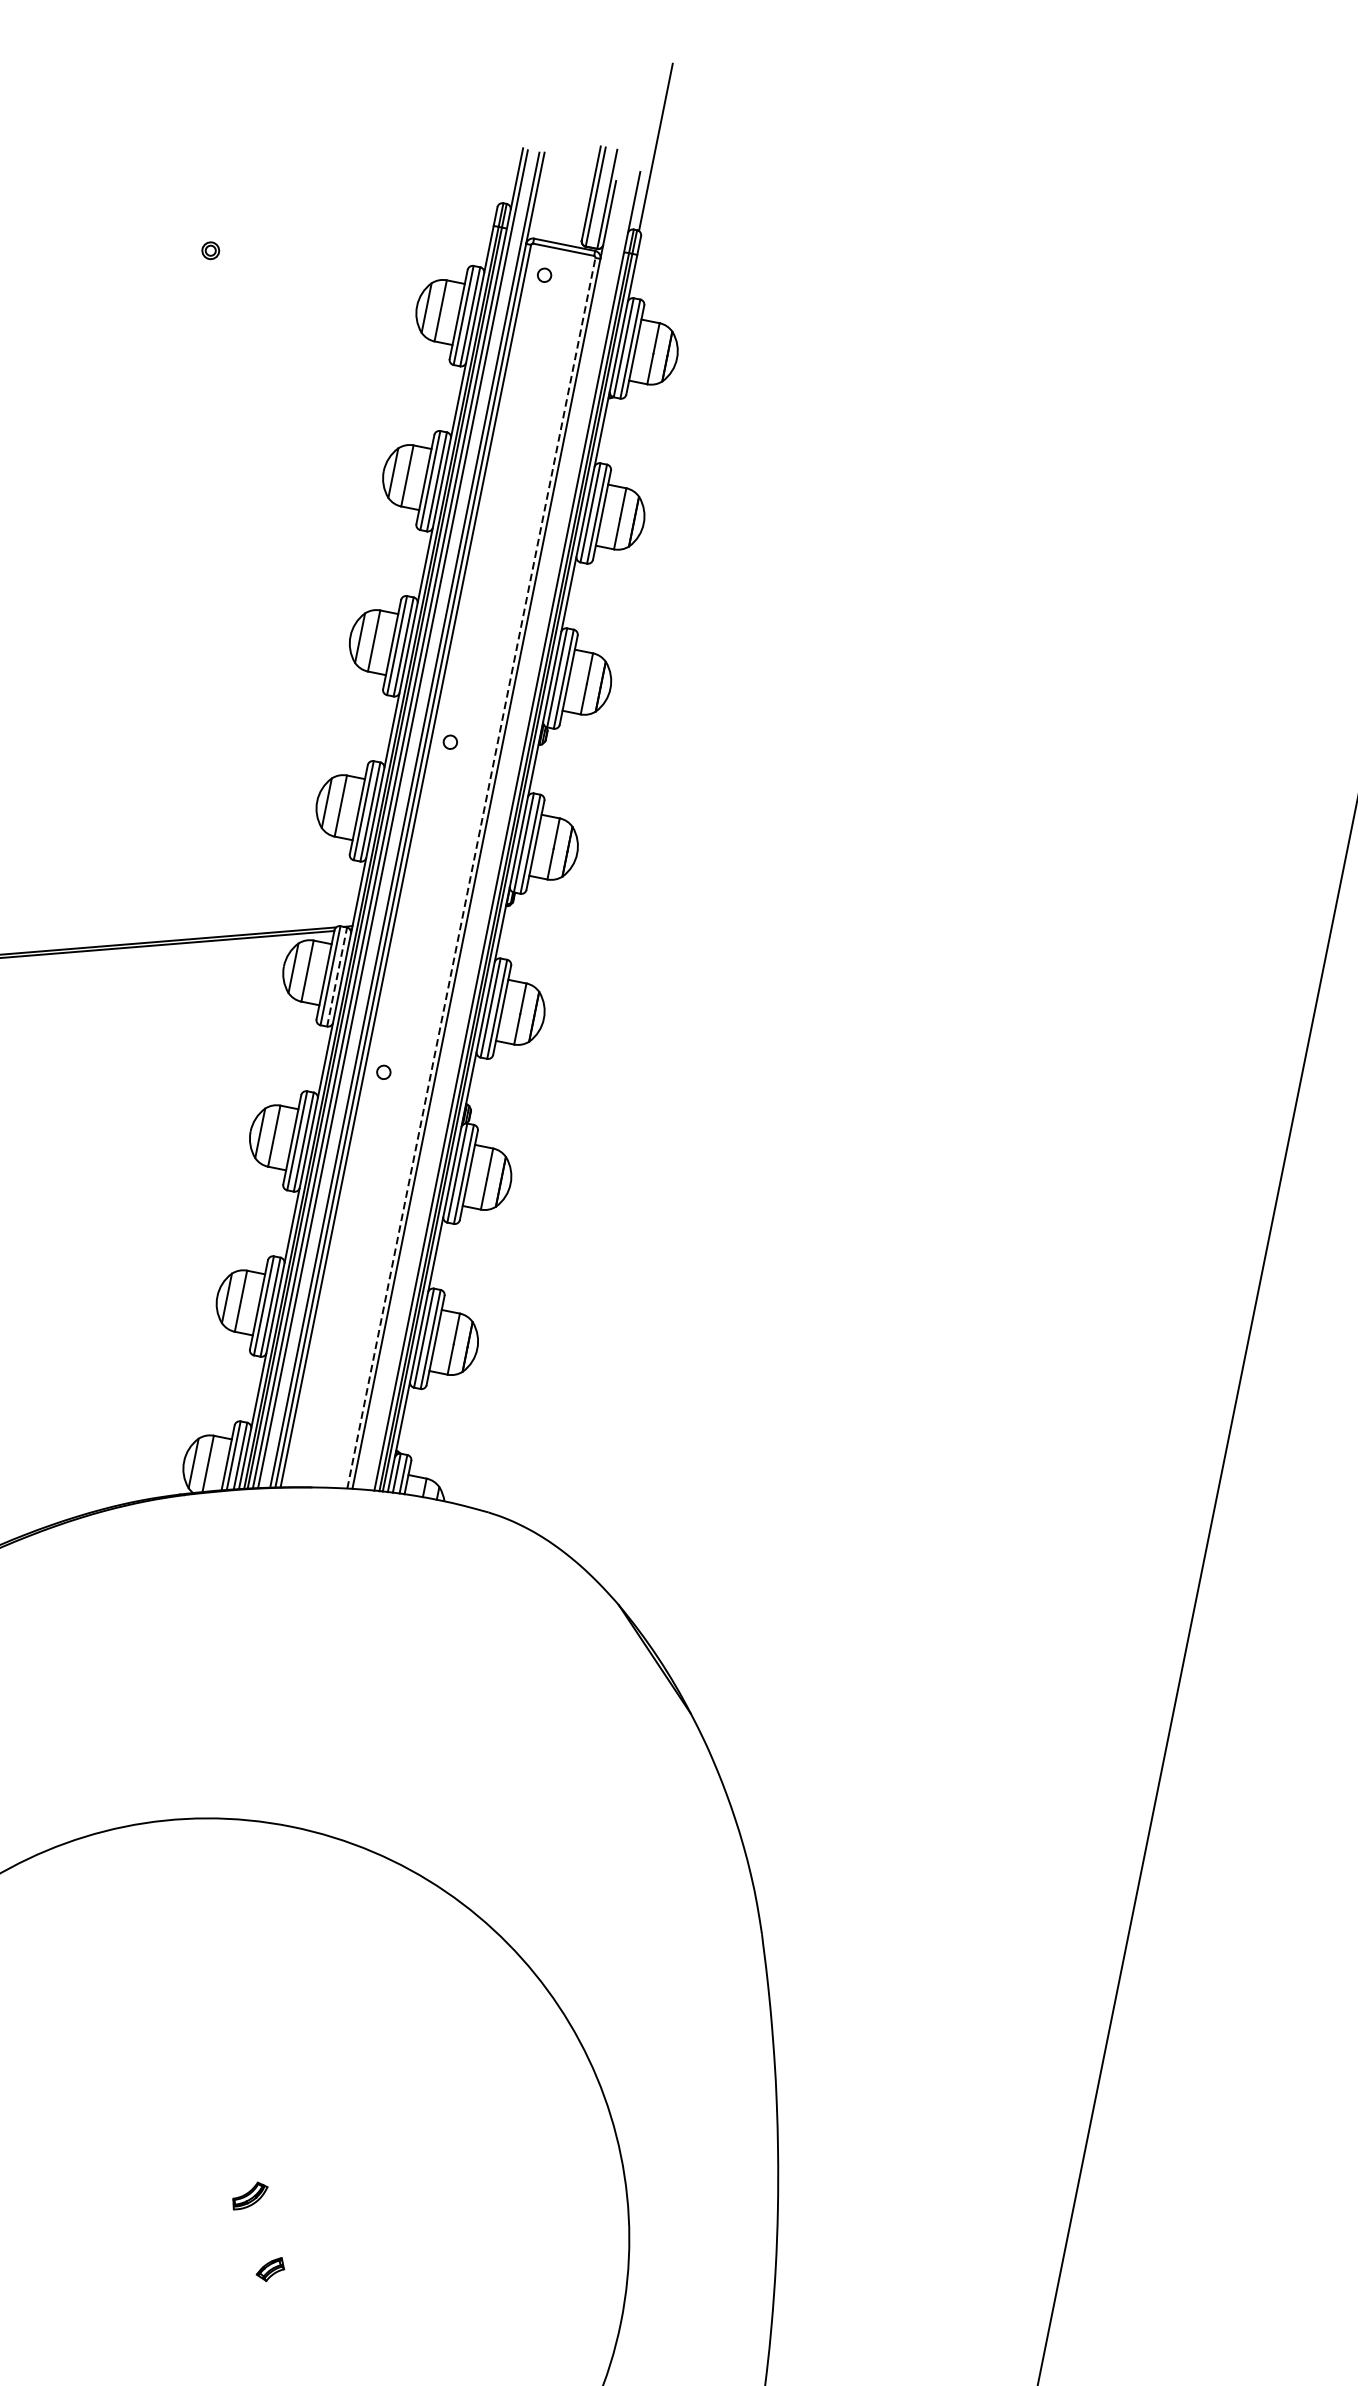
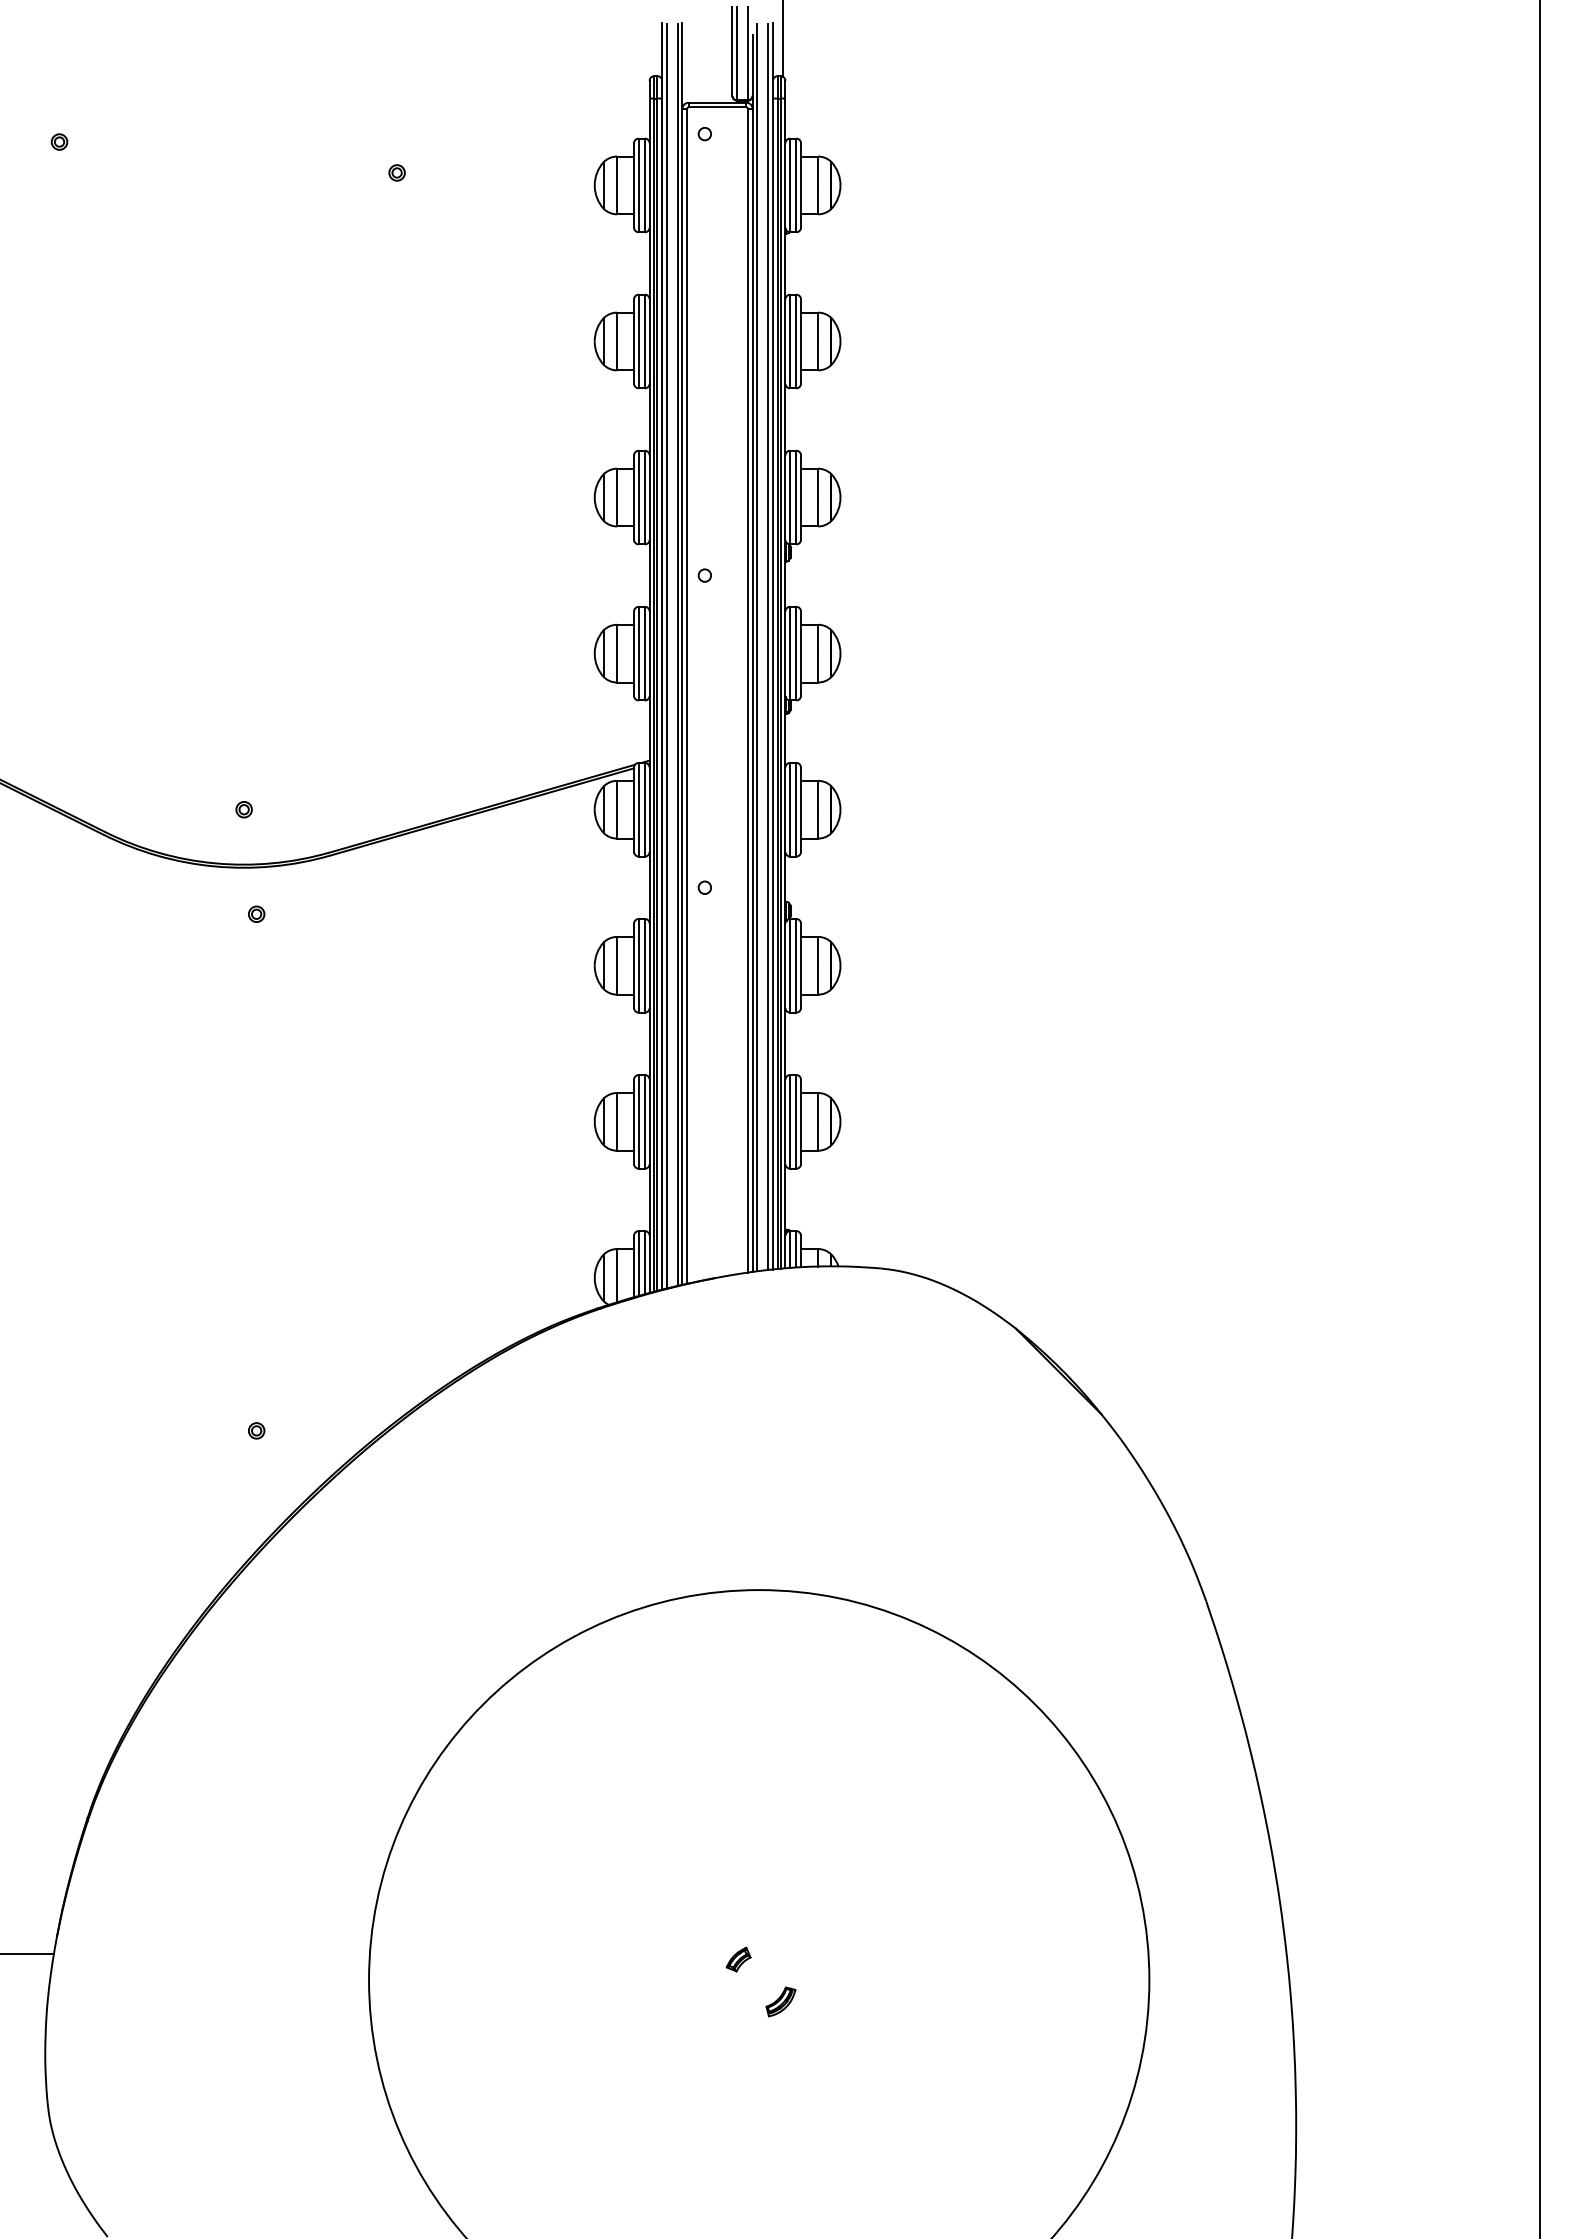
line: (490, 829) -> (757, 647), added
line: (502, 830) -> (768, 646), added
line: (470, 872) -> (747, 690), dashed -> solid
line: (336, 976) -> (644, 809), dashed -> solid
part: (249, 2196) -> (780, 2001), moved
part: (270, 2268) -> (738, 1959), moved

